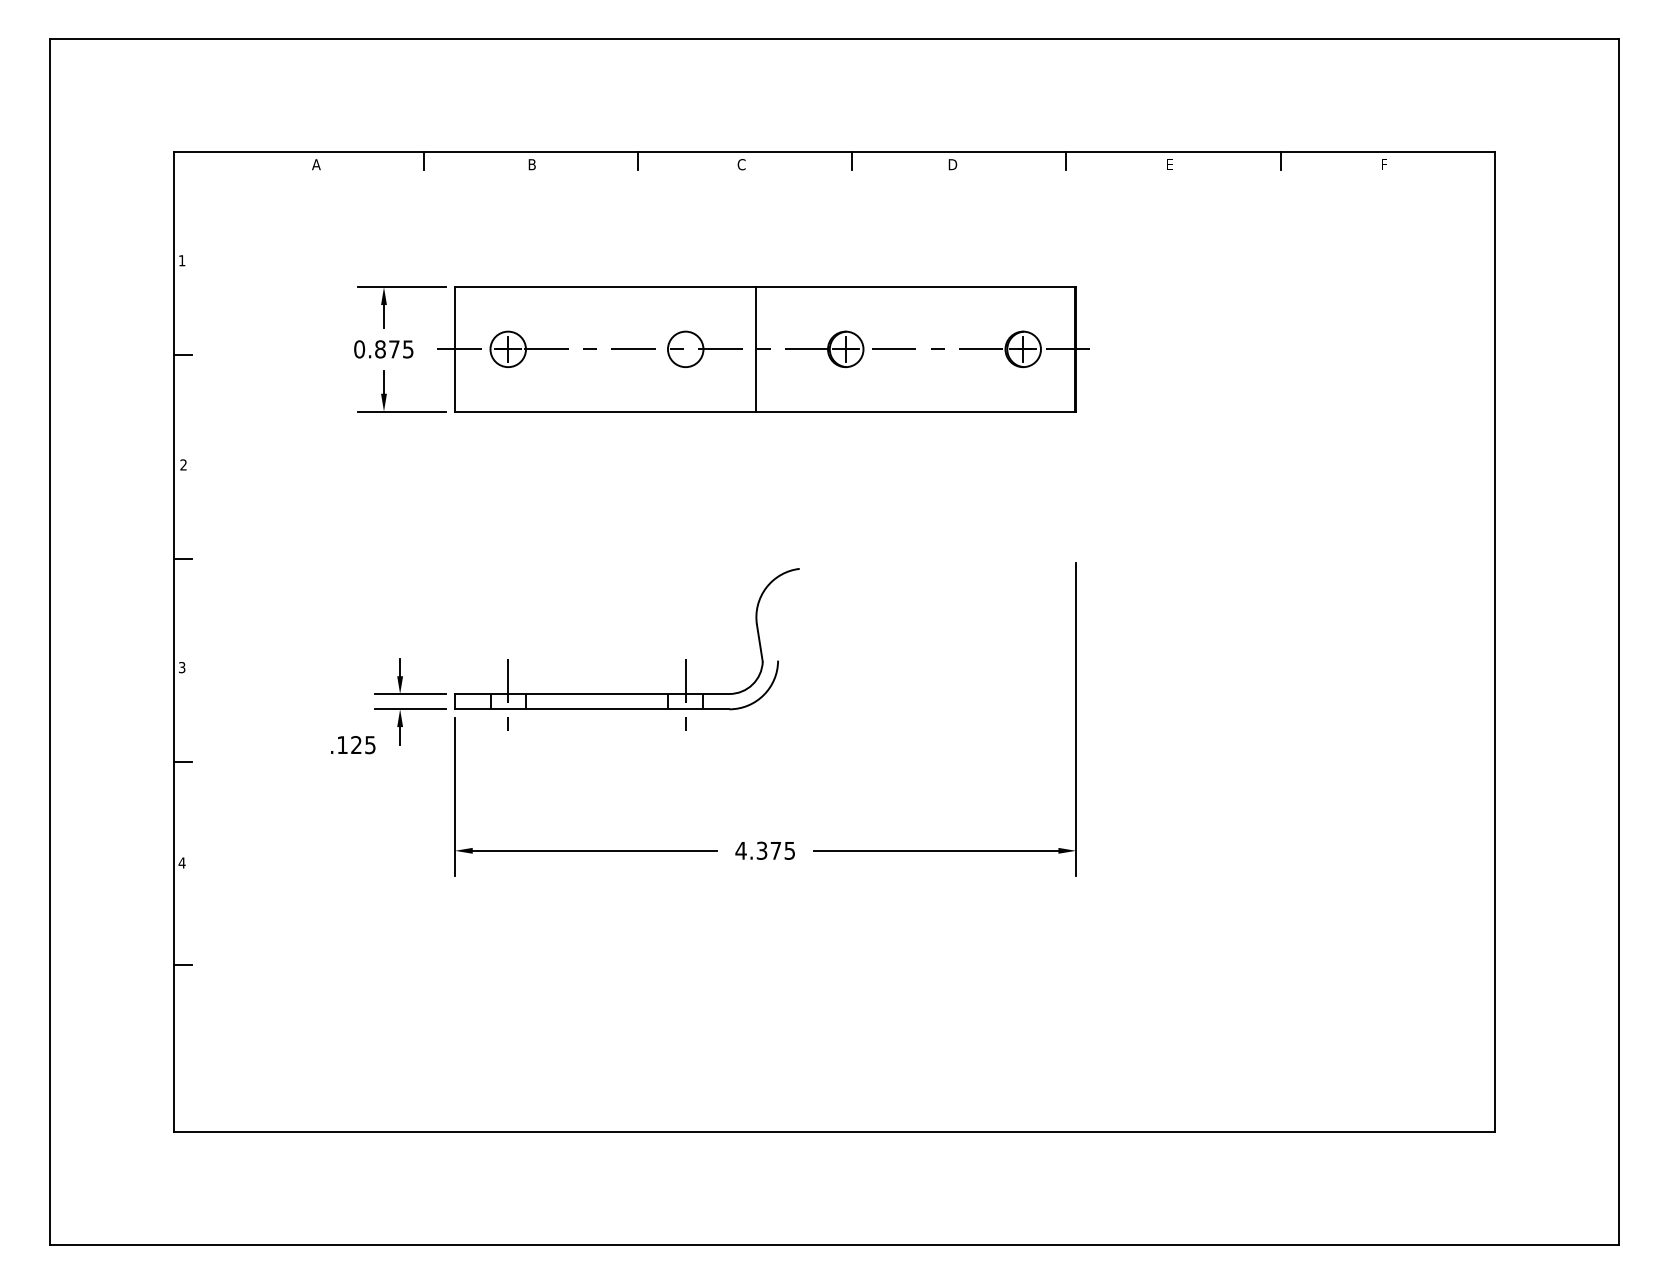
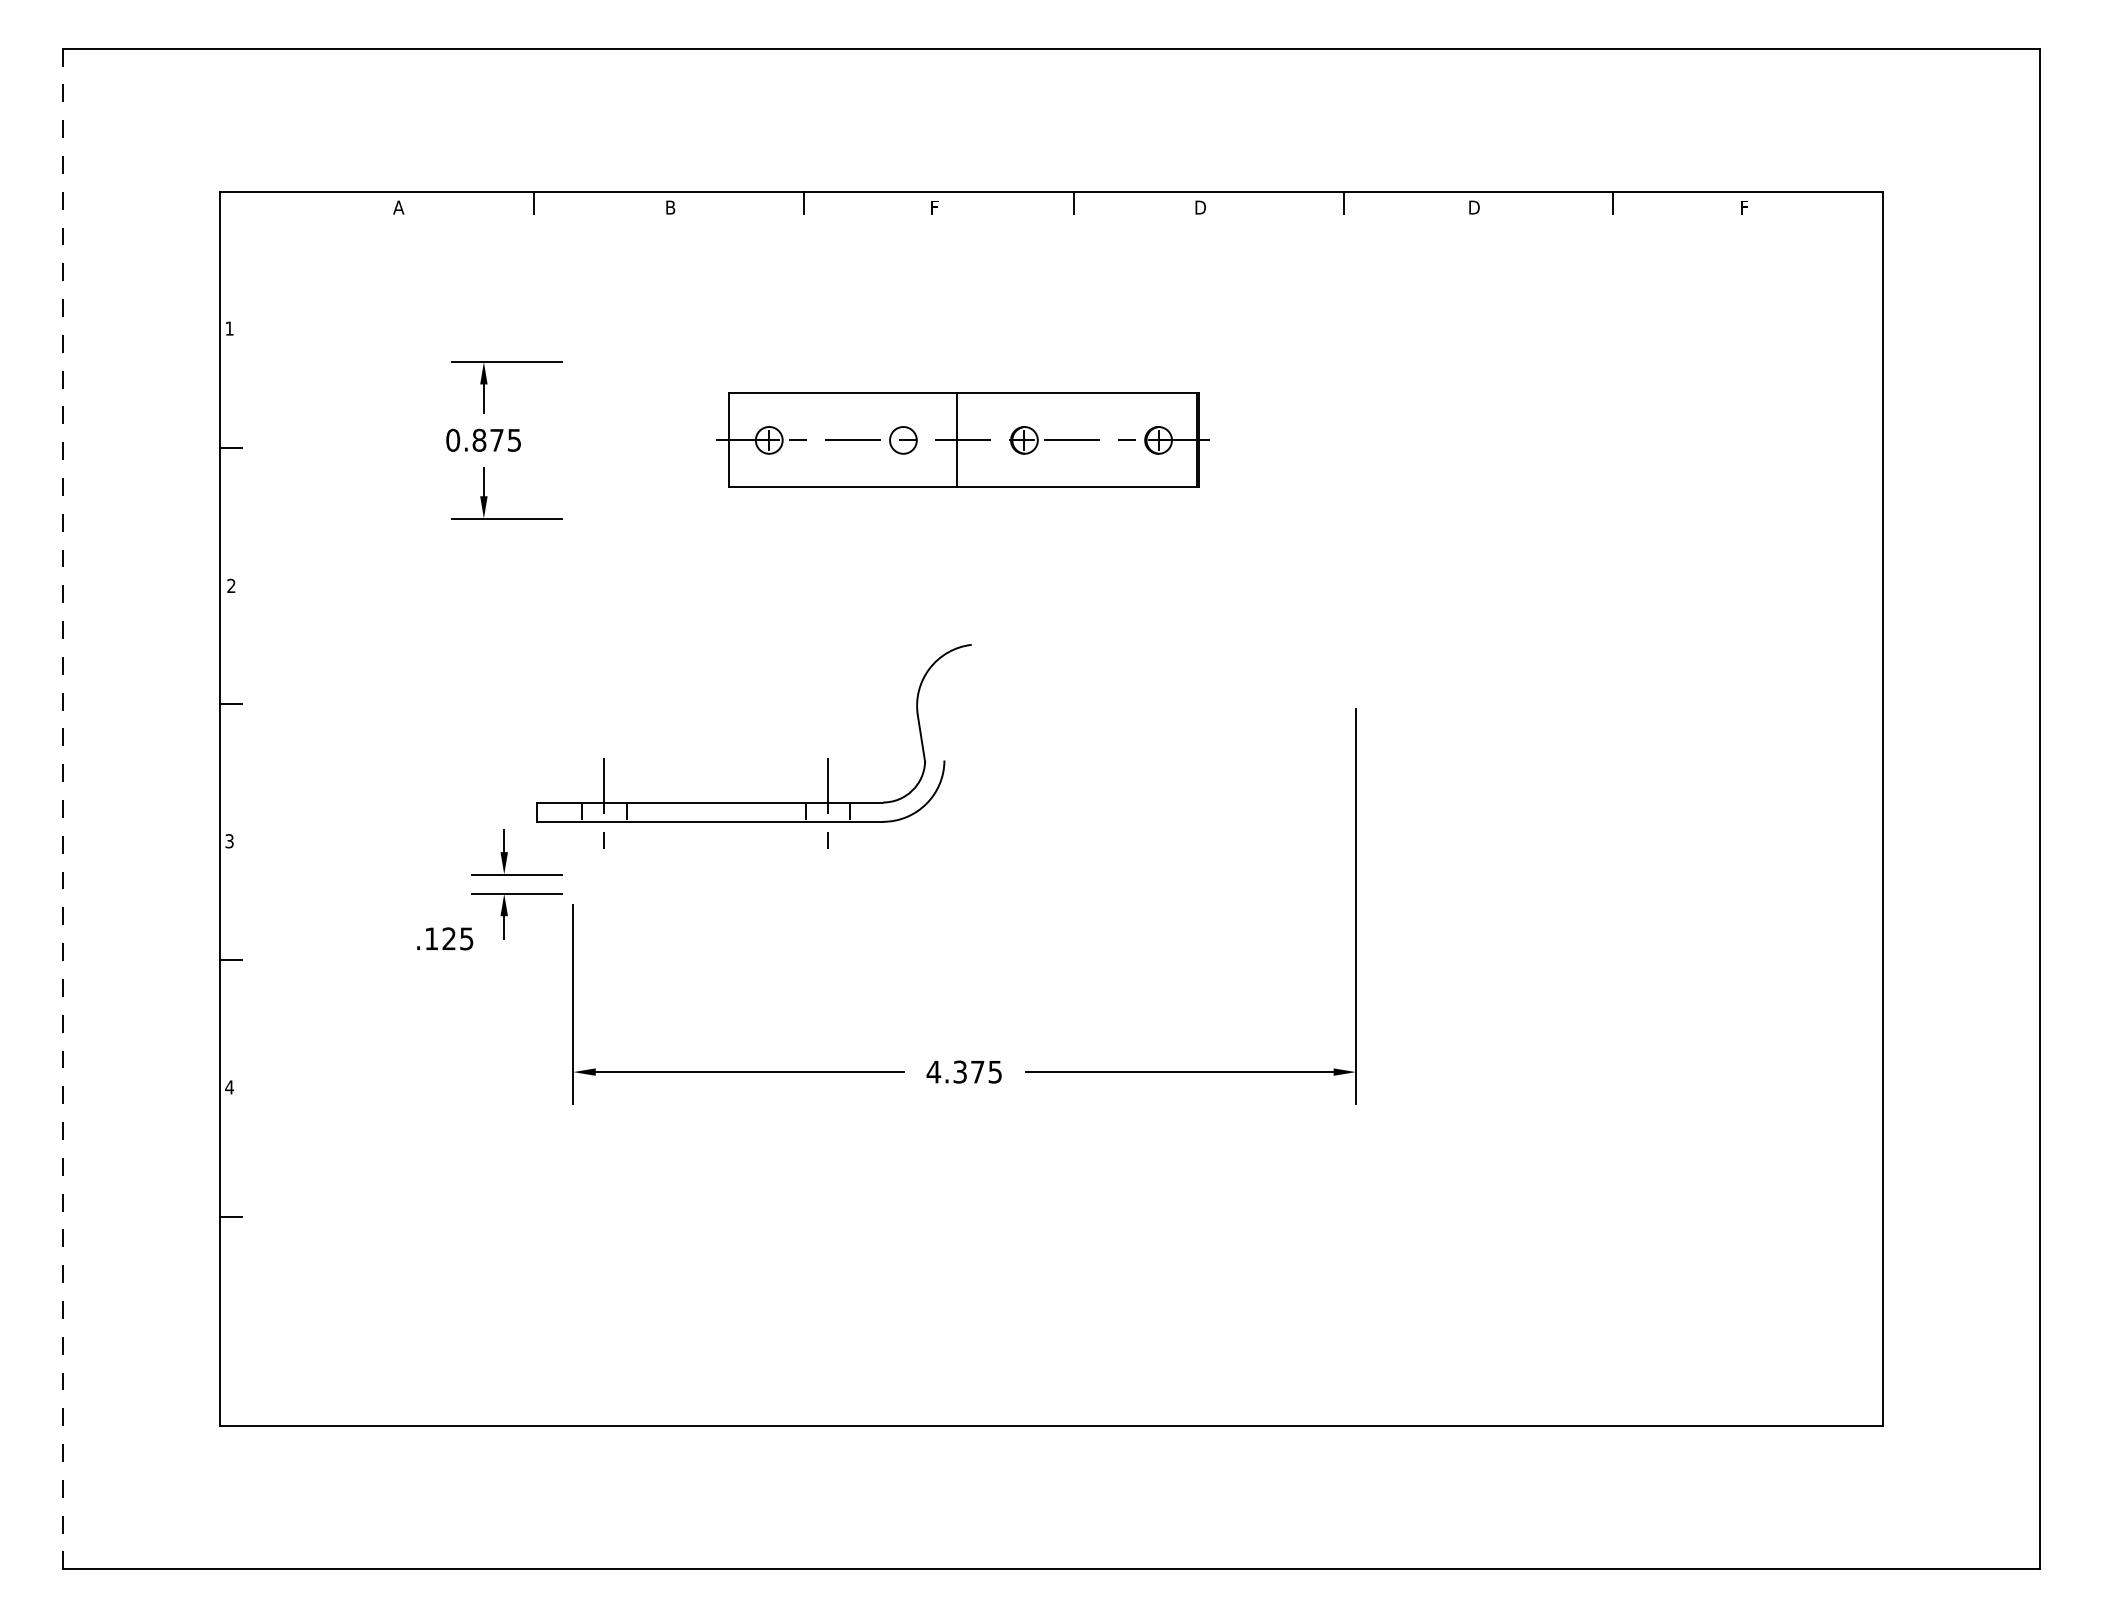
text: (741, 164) -> (934, 207), C -> F
text: (1170, 164) -> (1474, 207), E -> D
part: (763, 349) -> (962, 440), size x0.6
line: (50, 641) -> (63, 808), solid -> dashed
part: (626, 693) -> (753, 802), moved

